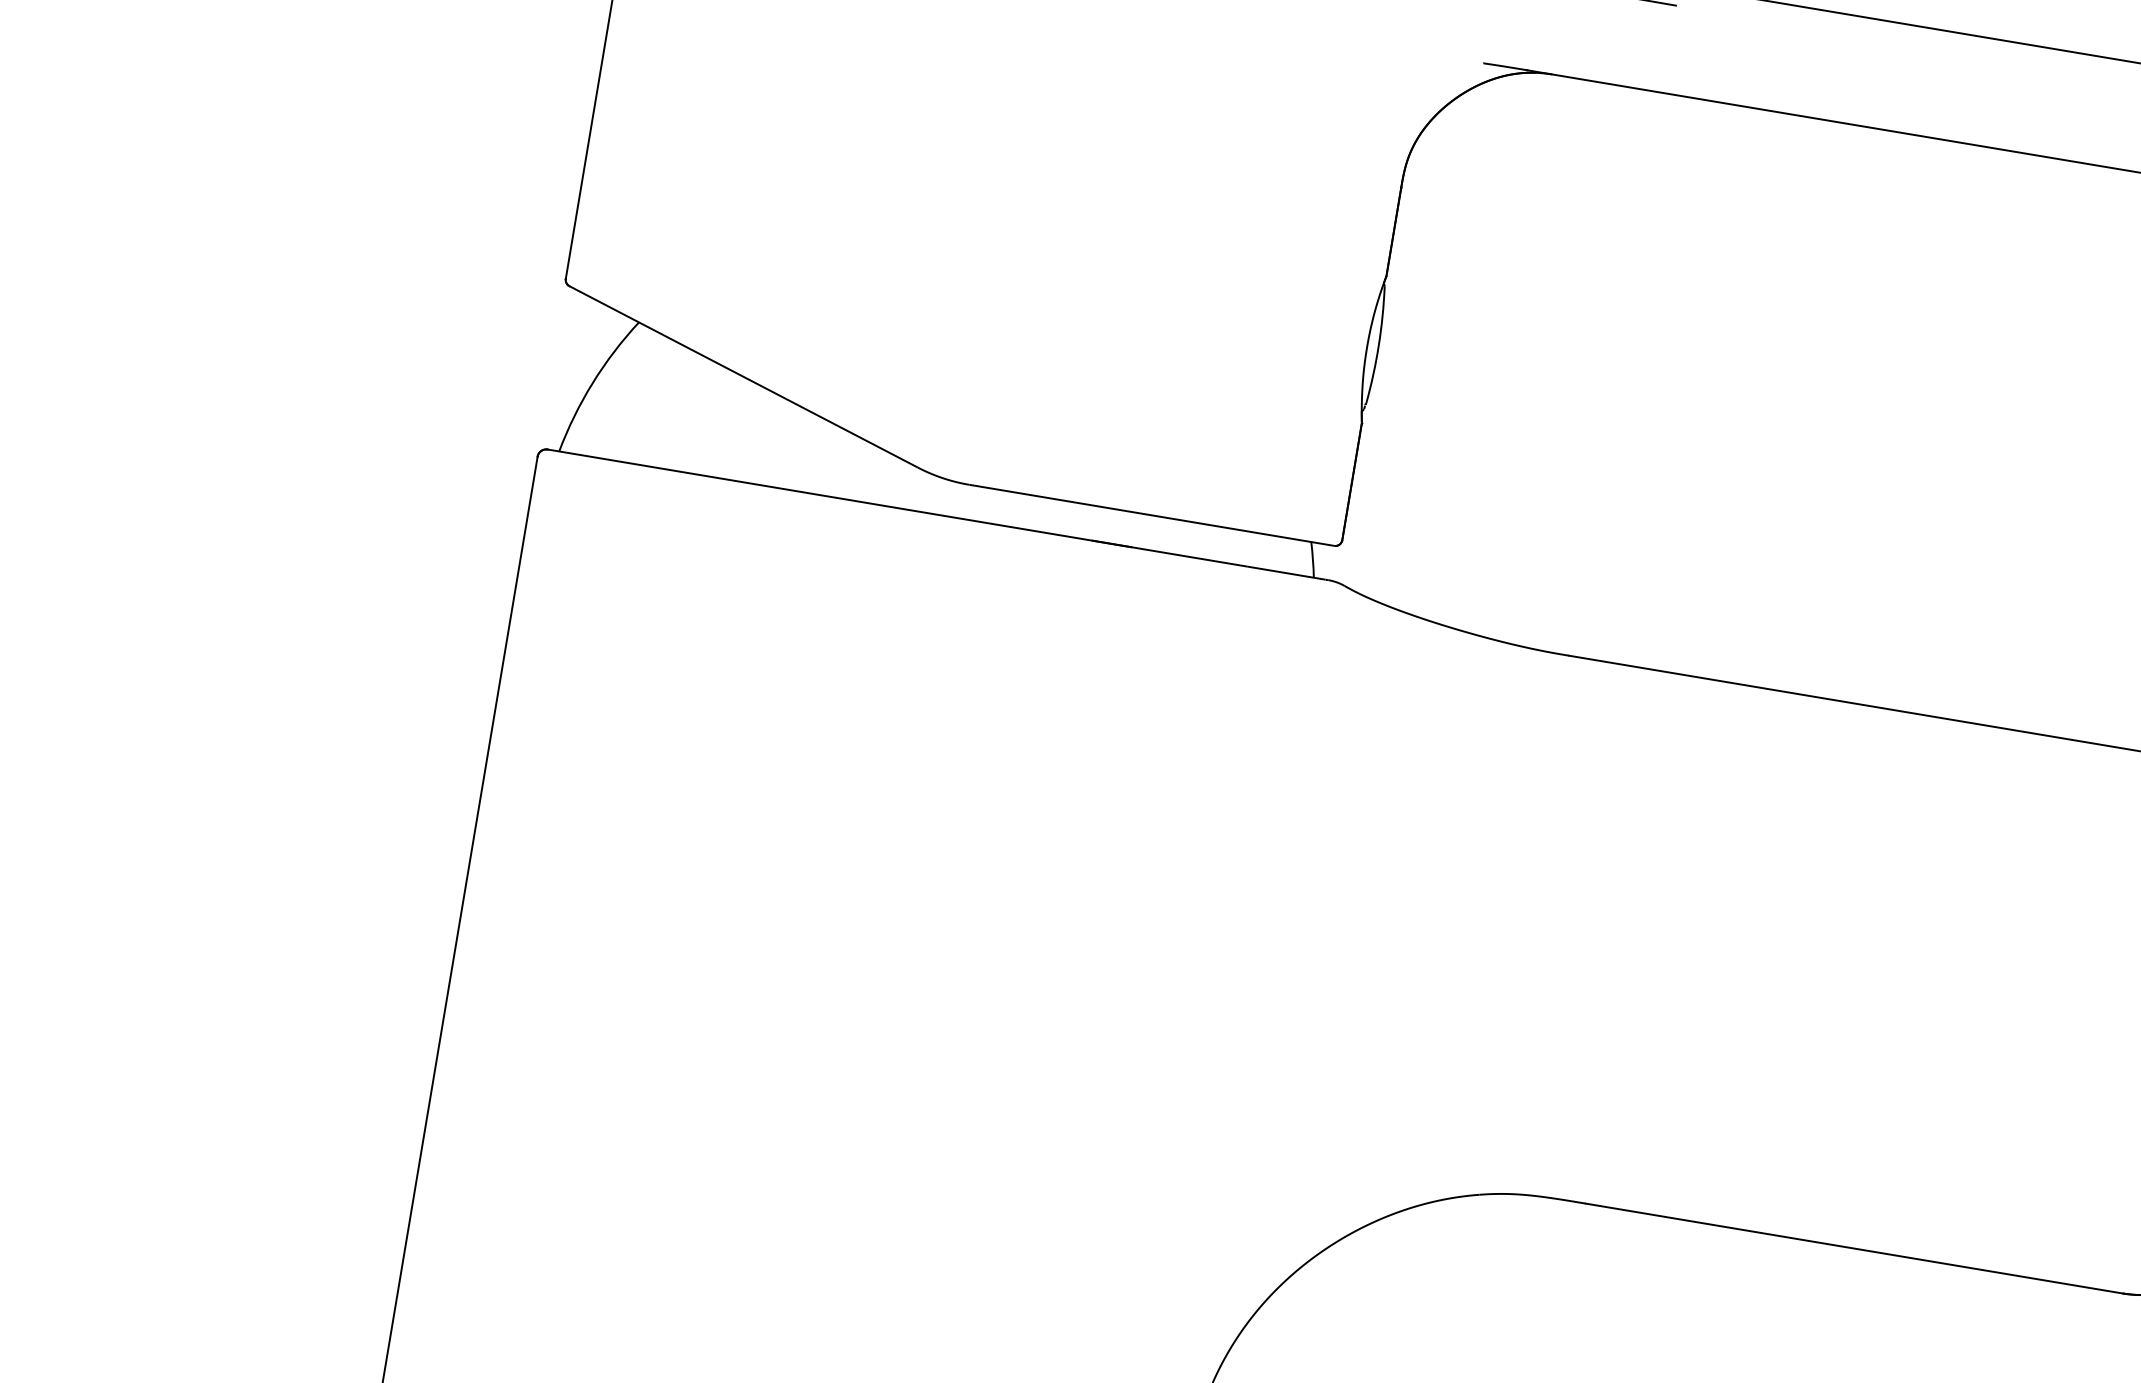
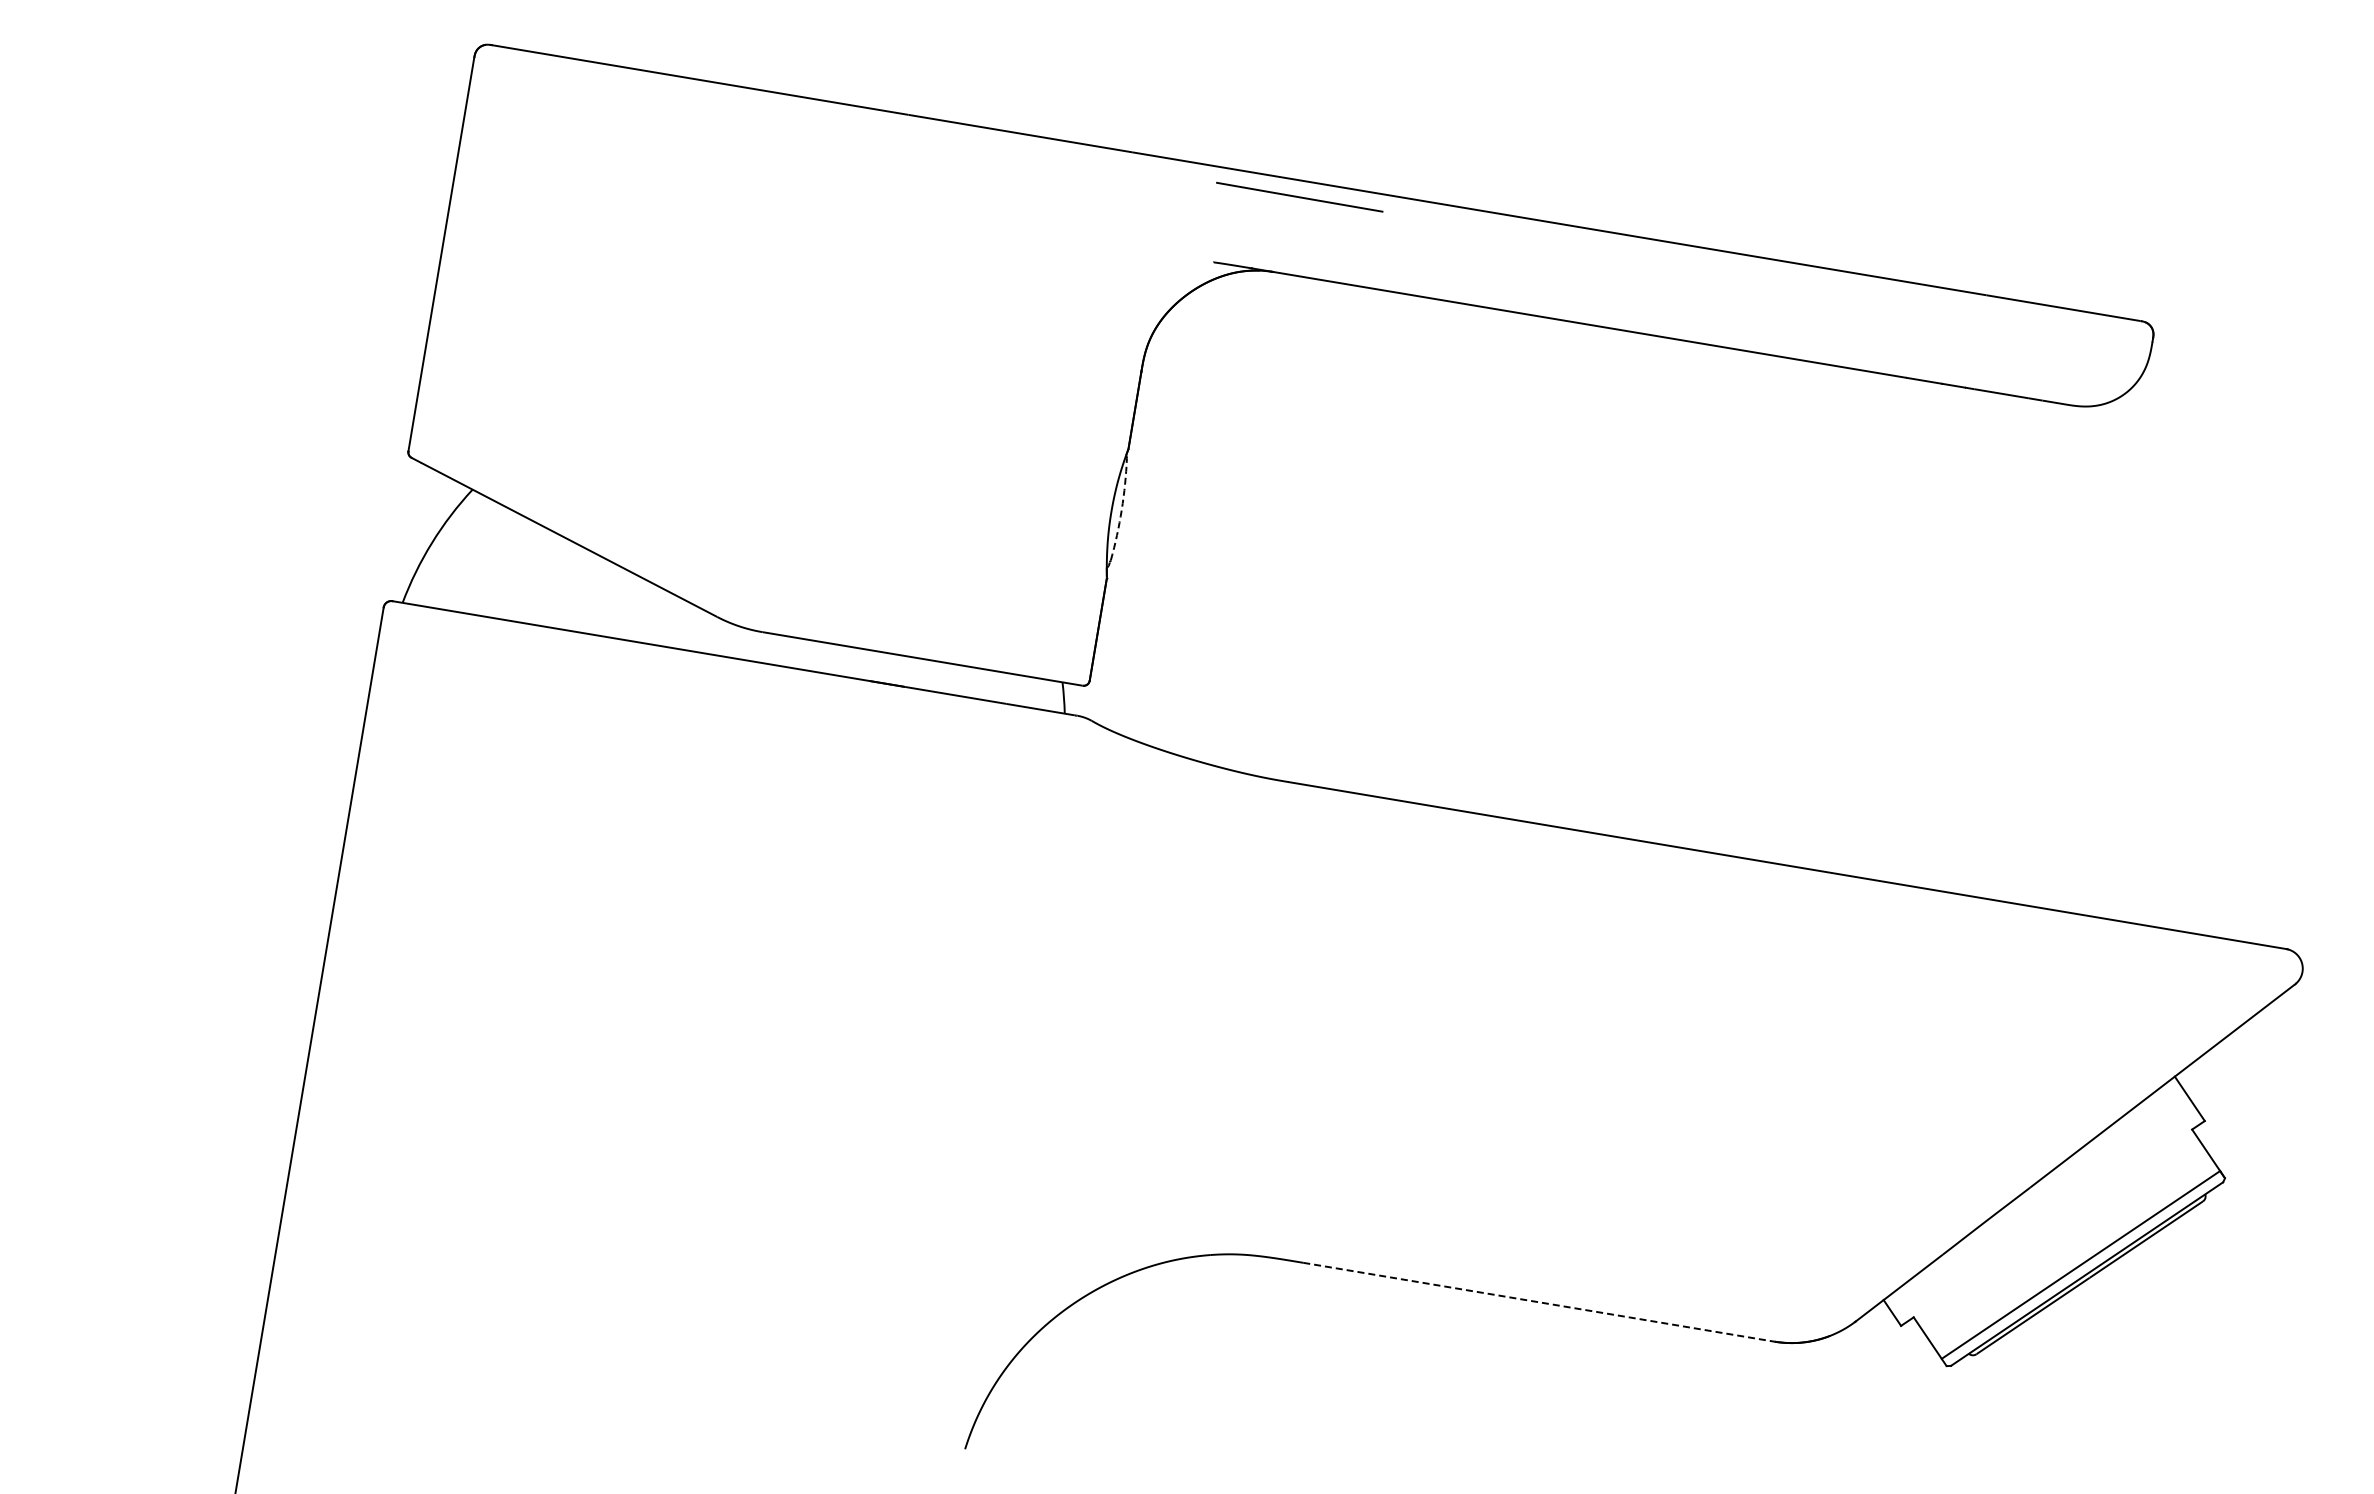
arc: (1378, 345) -> (1121, 509), solid -> dashed
line: (1853, 1248) -> (1538, 1302), solid -> dashed

